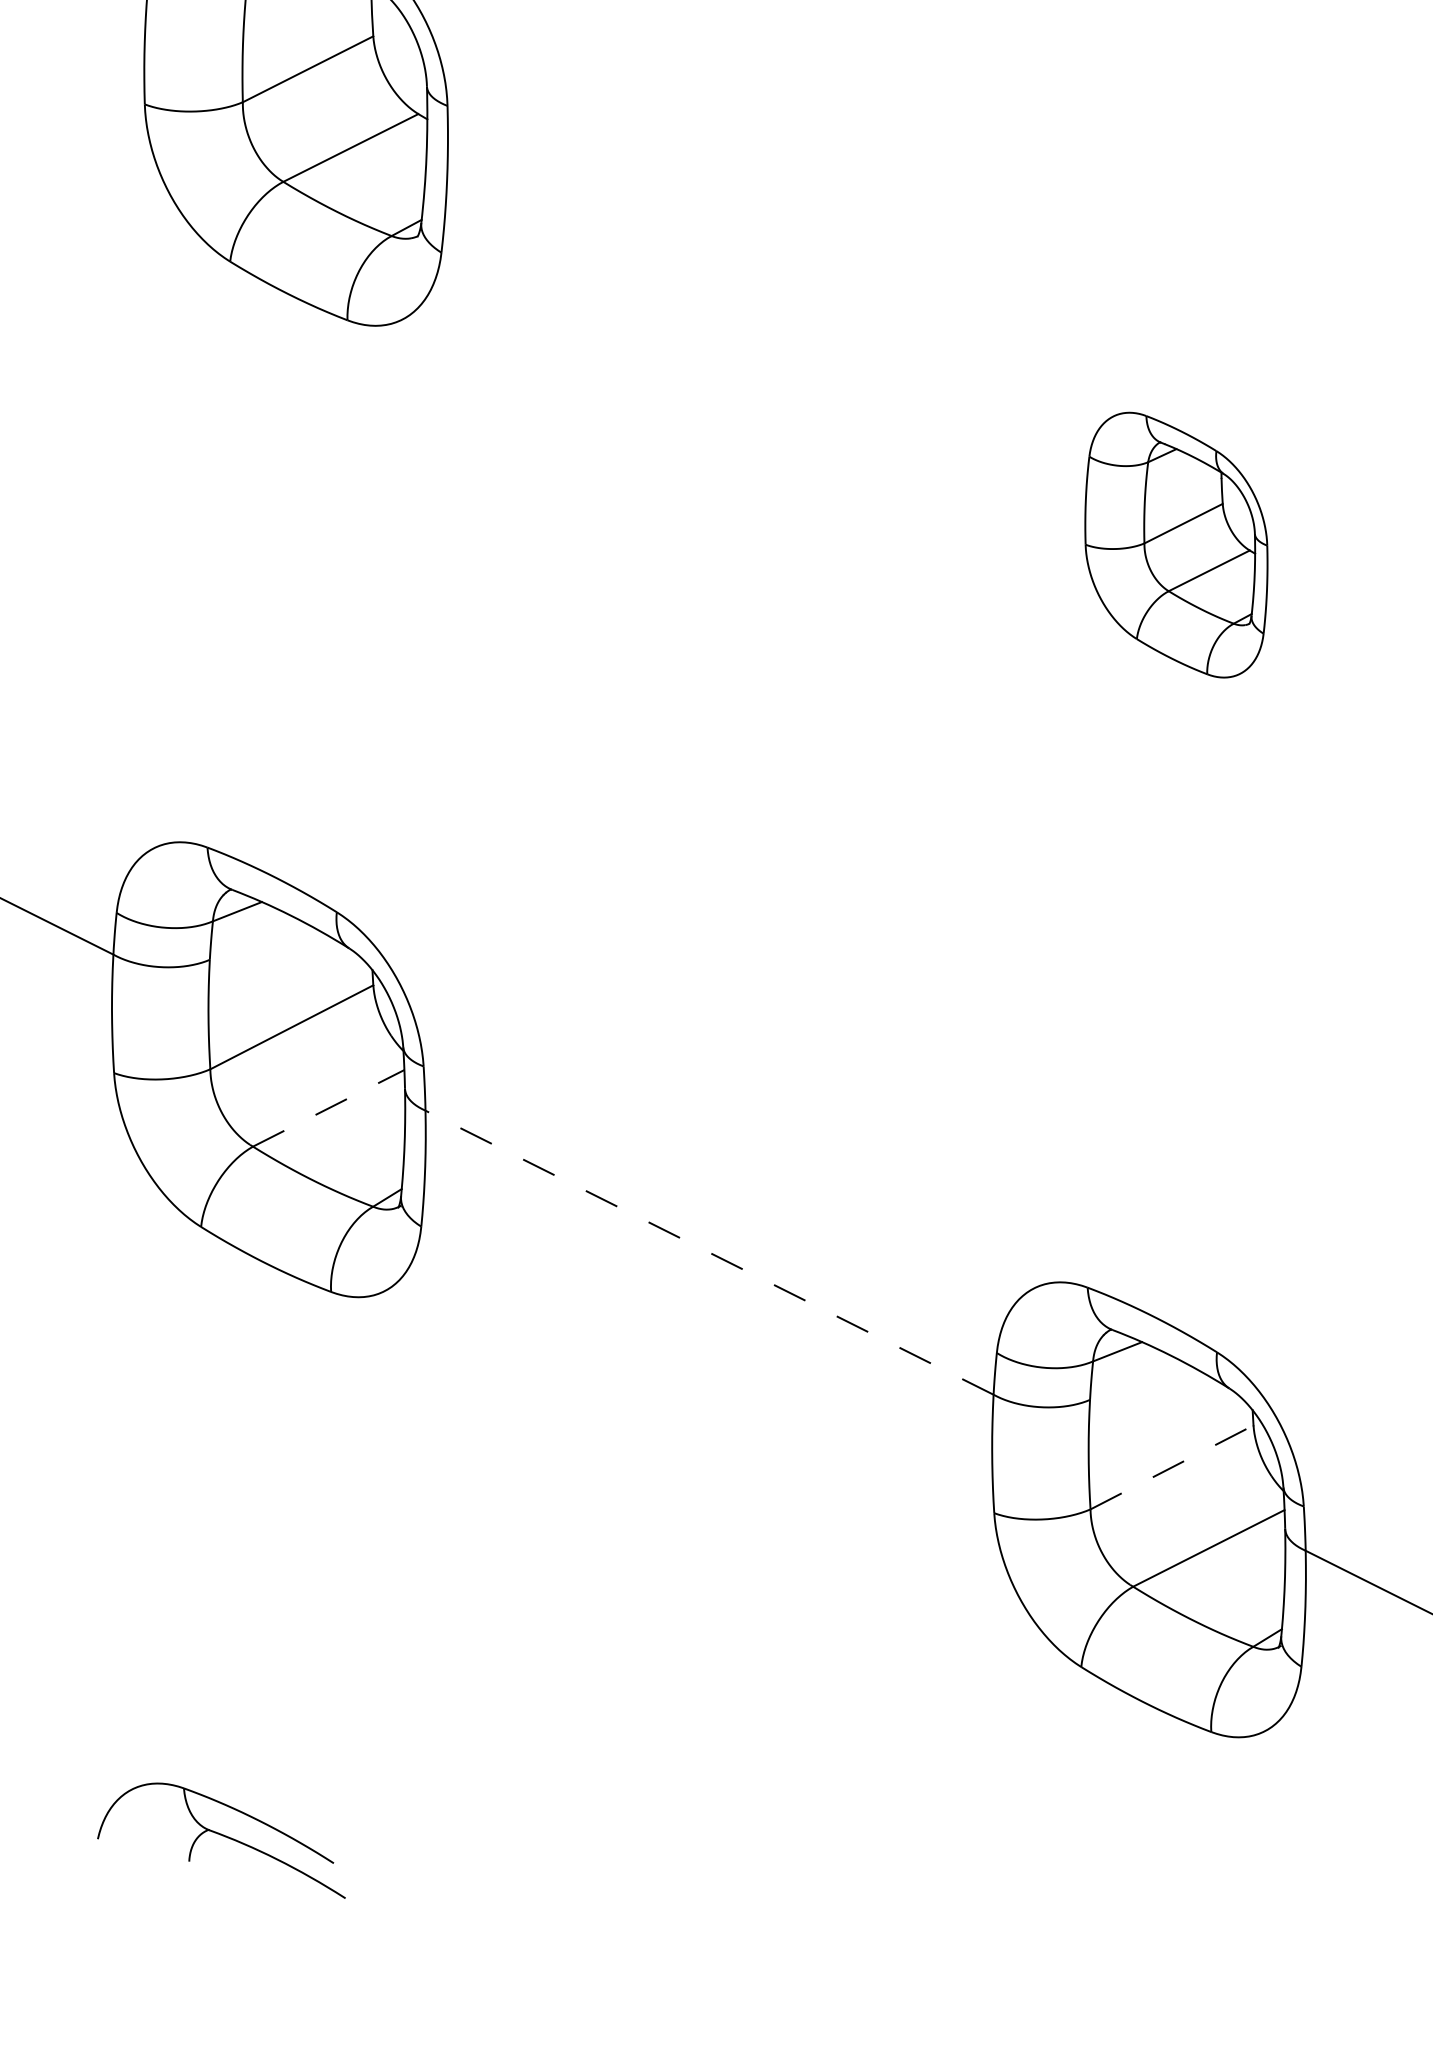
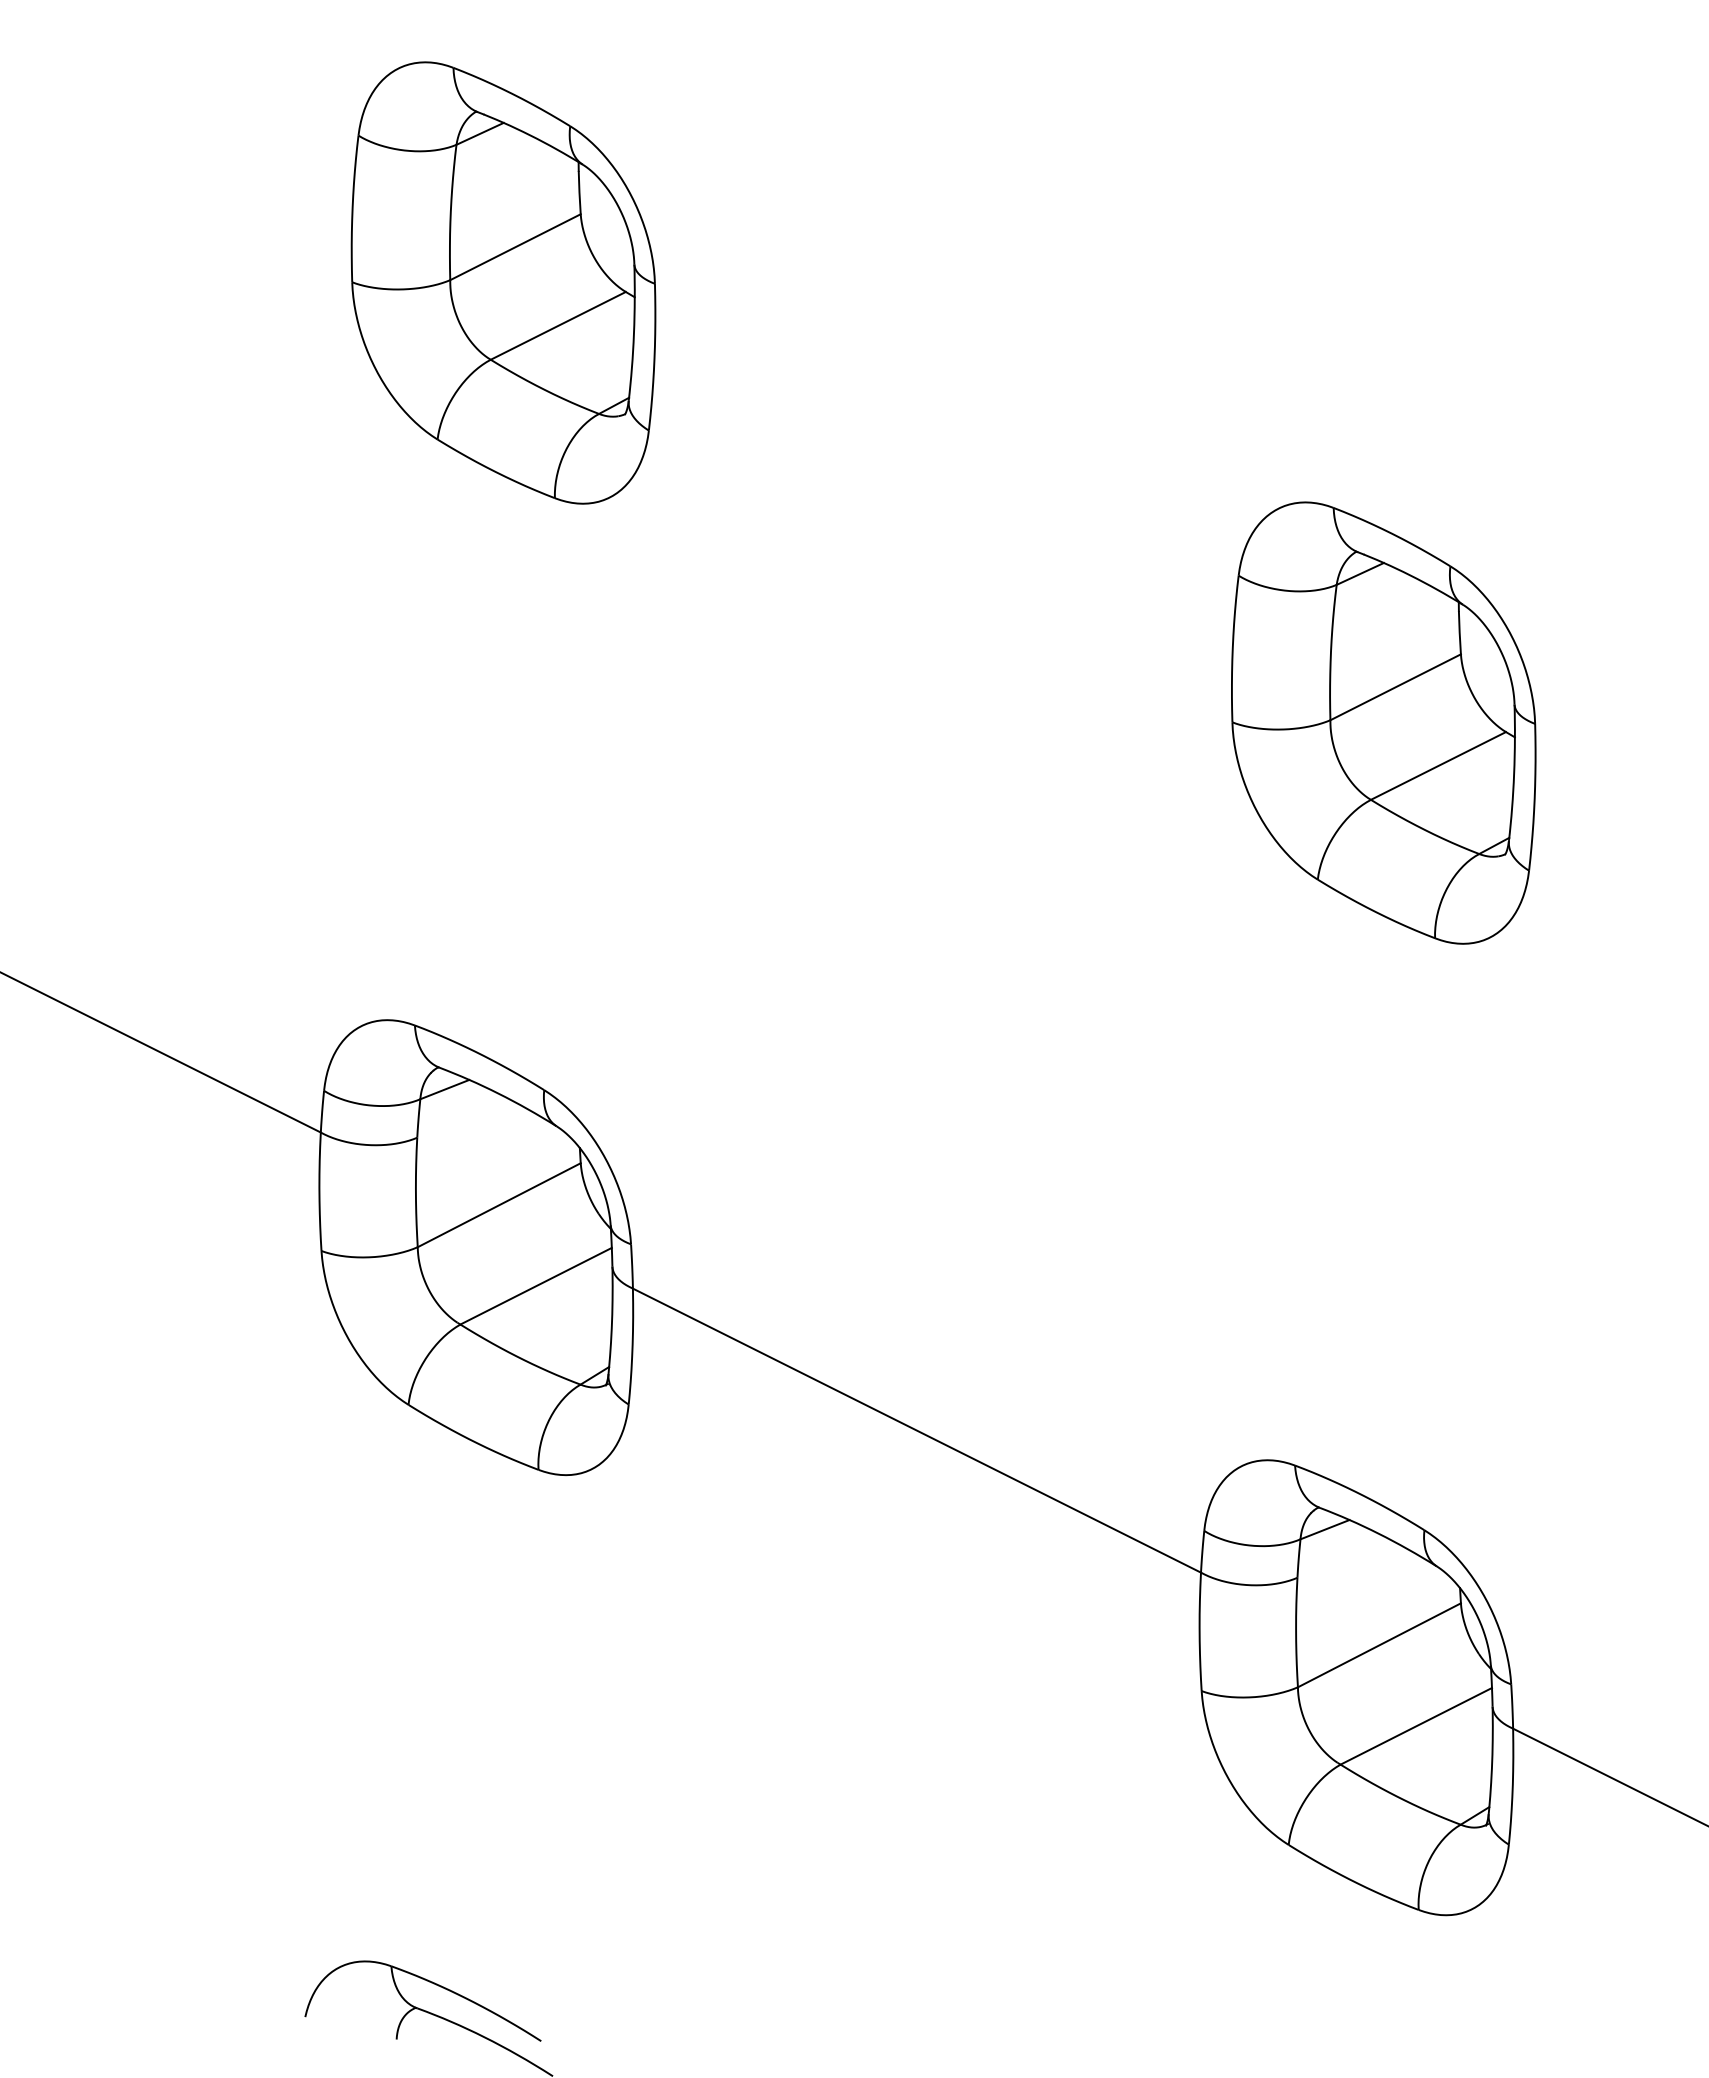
part: (1176, 544) -> (1383, 722), size x1.67
line: (329, 1108) -> (536, 1286), dashed -> solid
line: (709, 1252) -> (916, 1430), dashed -> solid
line: (1172, 1467) -> (1379, 1645), dashed -> solid

